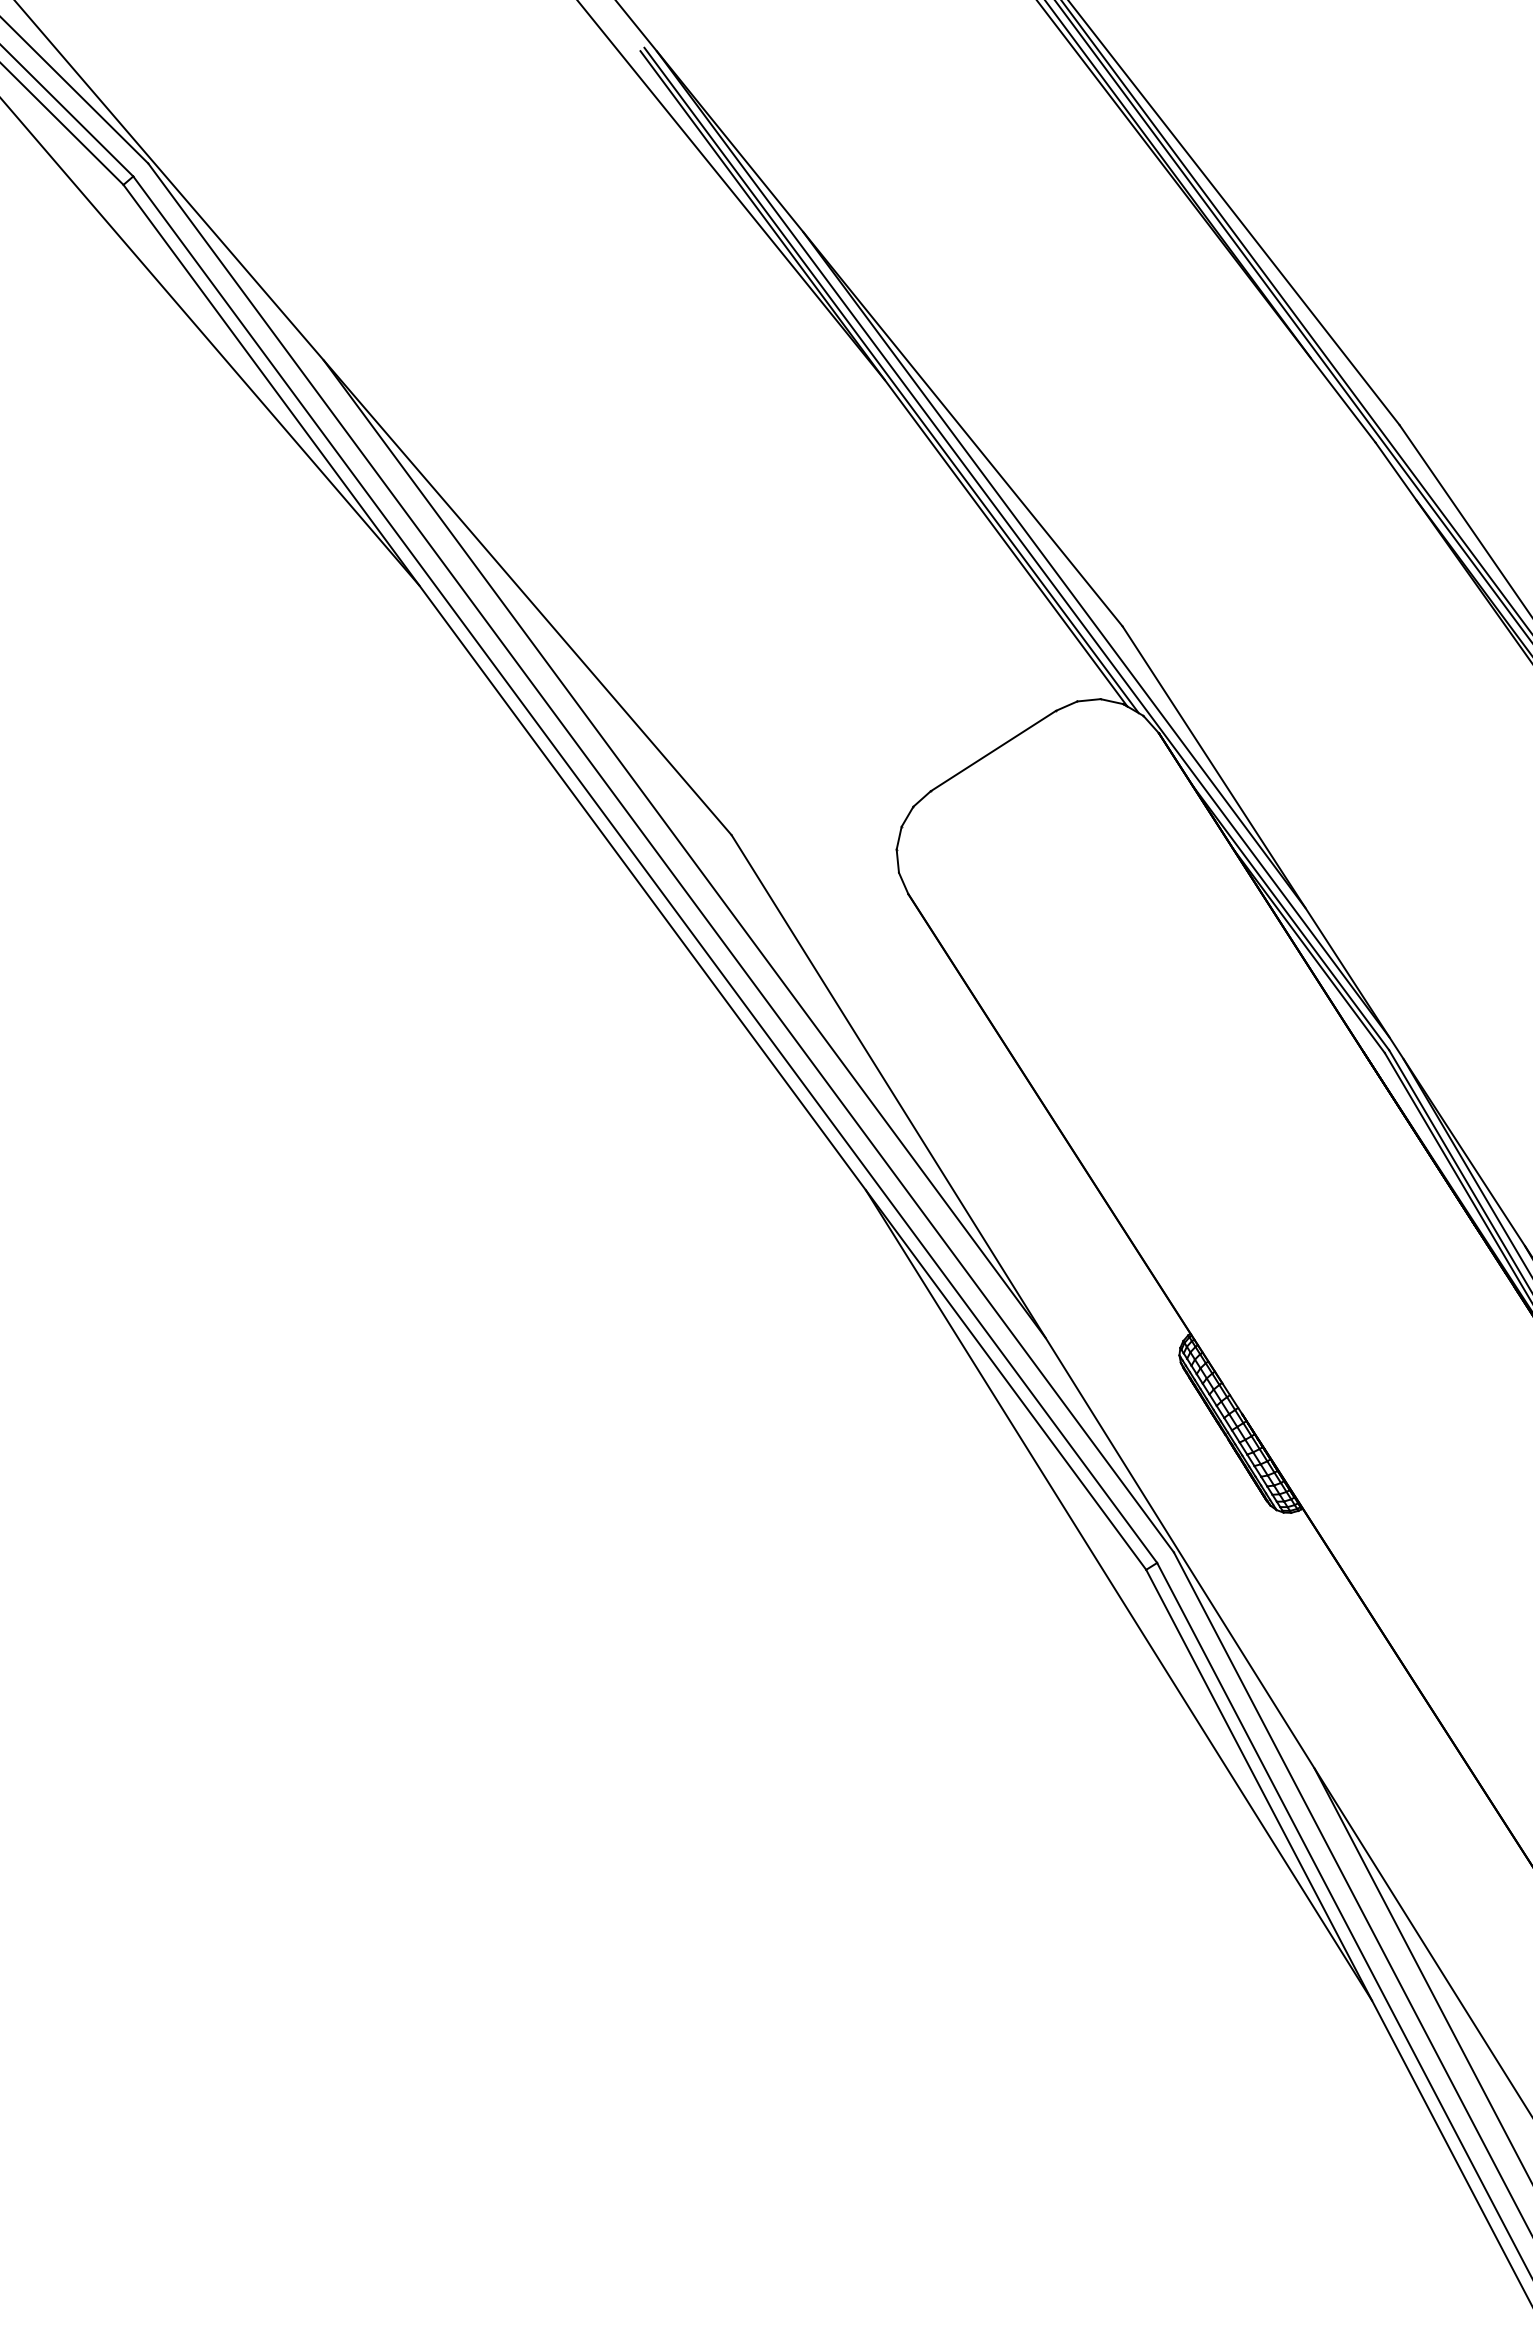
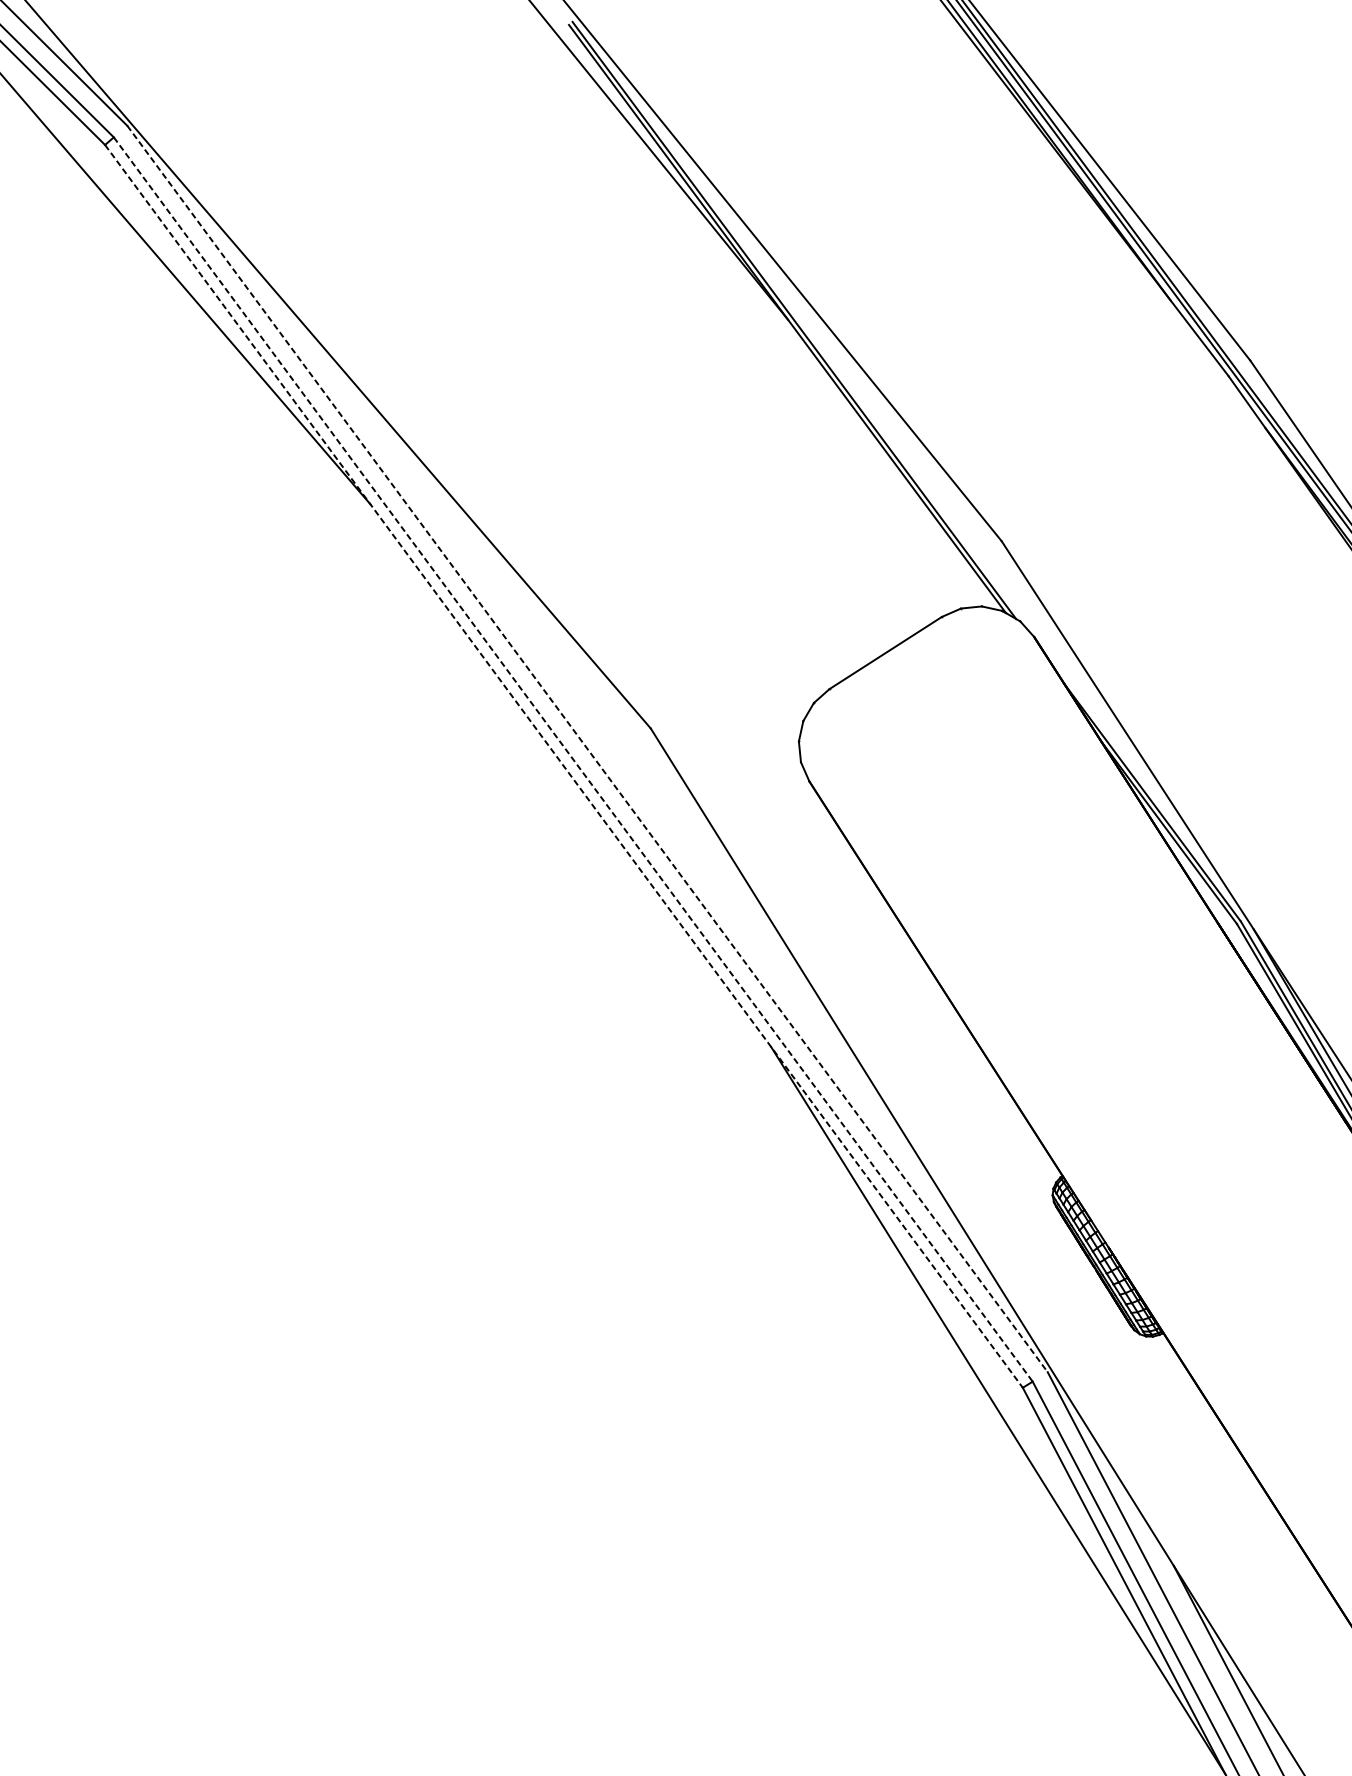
line: (1022, 544) -> (911, 467), removed
line: (1054, 570) -> (940, 491), removed
line: (684, 848) -> (608, 740), removed
line: (661, 858) -> (587, 749), solid -> dashed
line: (645, 869) -> (573, 759), solid -> dashed
line: (634, 877) -> (563, 766), solid -> dashed

